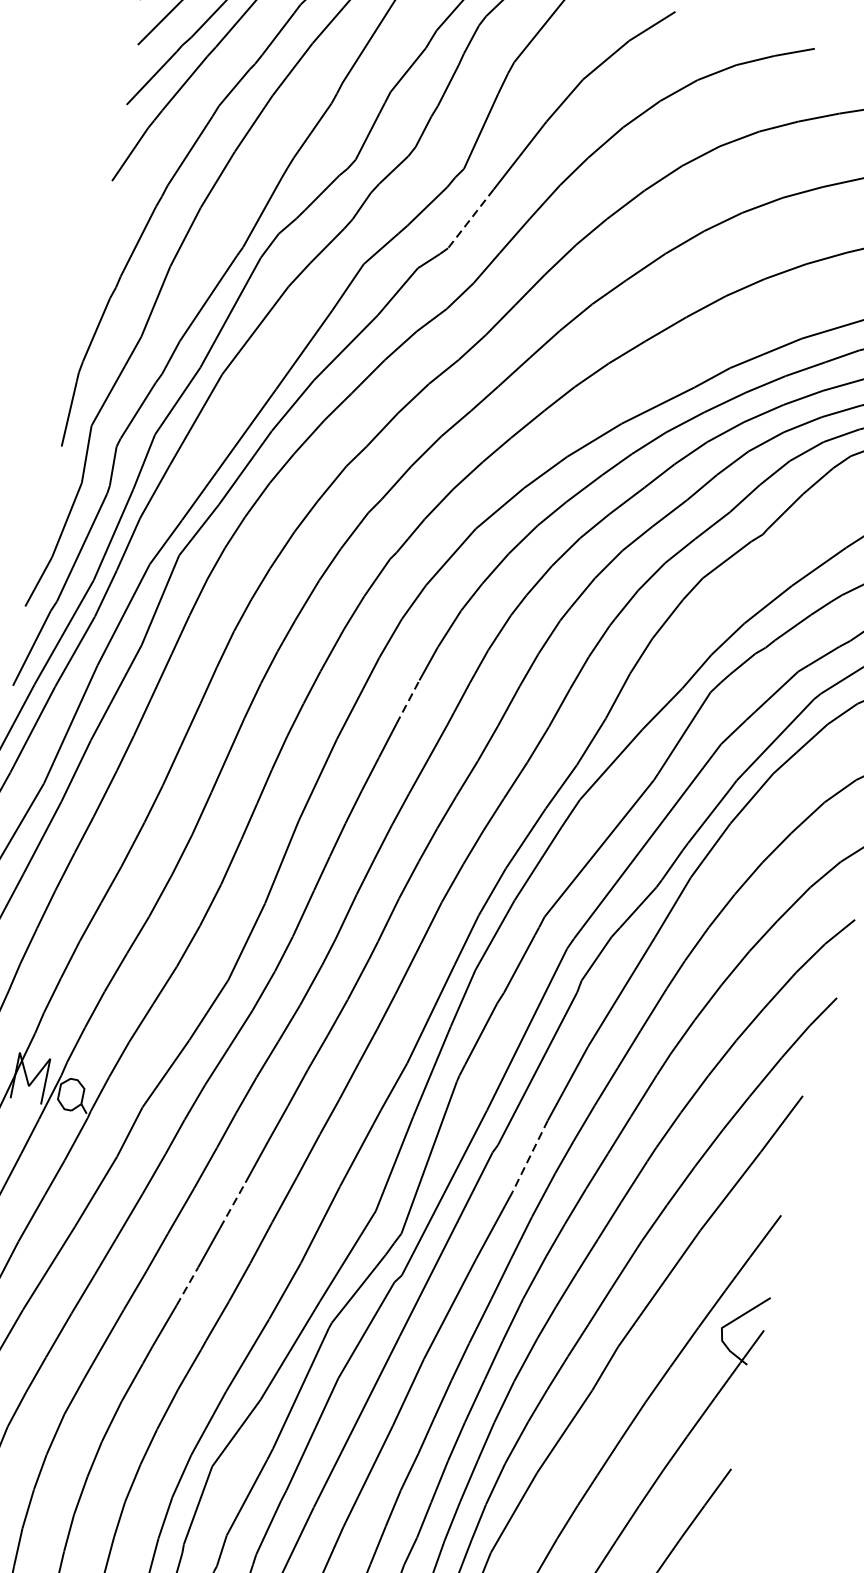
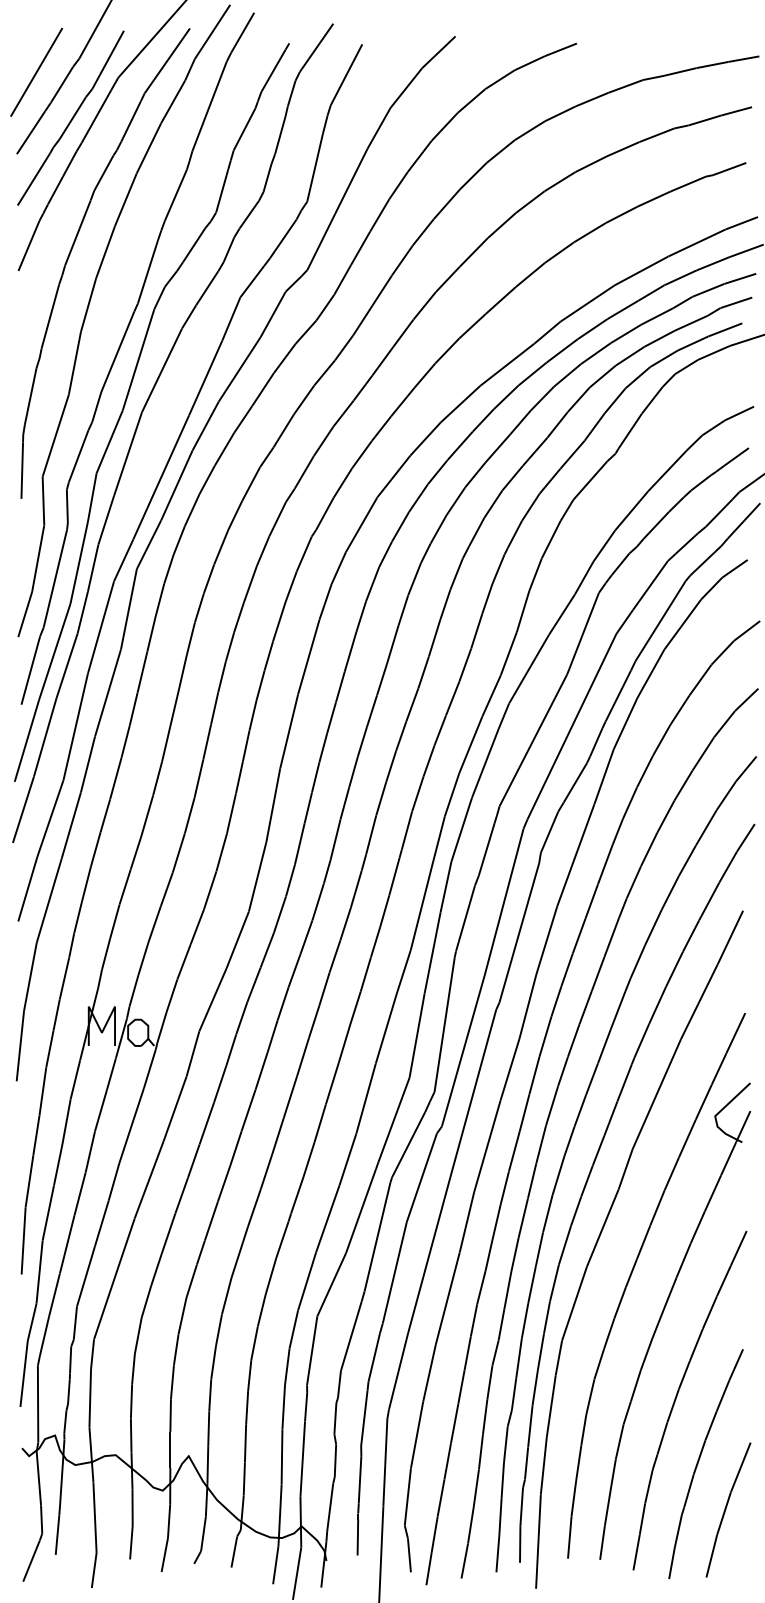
line: (470, 219) -> (321, 242), dashed -> solid
line: (407, 701) -> (350, 651), dashed -> solid
line: (529, 1156) -> (527, 1006), dashed -> solid
line: (232, 1205) -> (290, 1097), dashed -> solid
line: (187, 1286) -> (266, 1171), dashed -> solid

